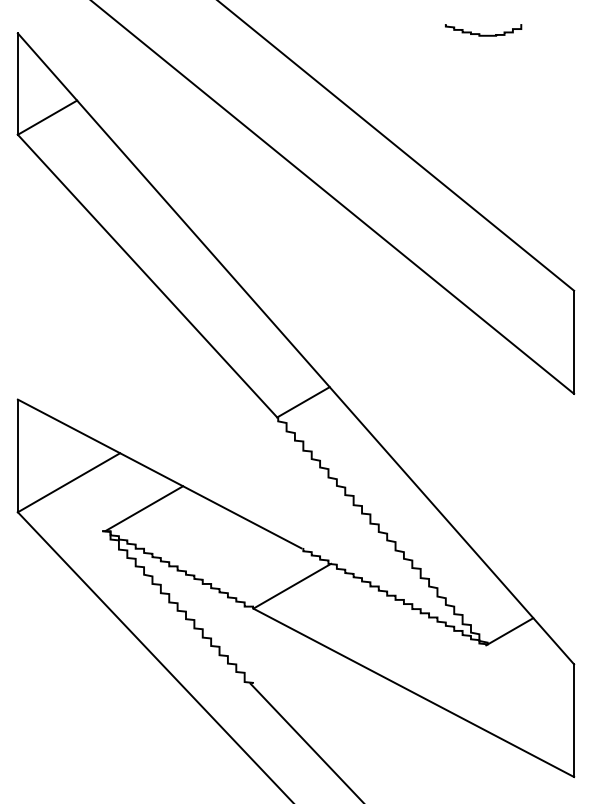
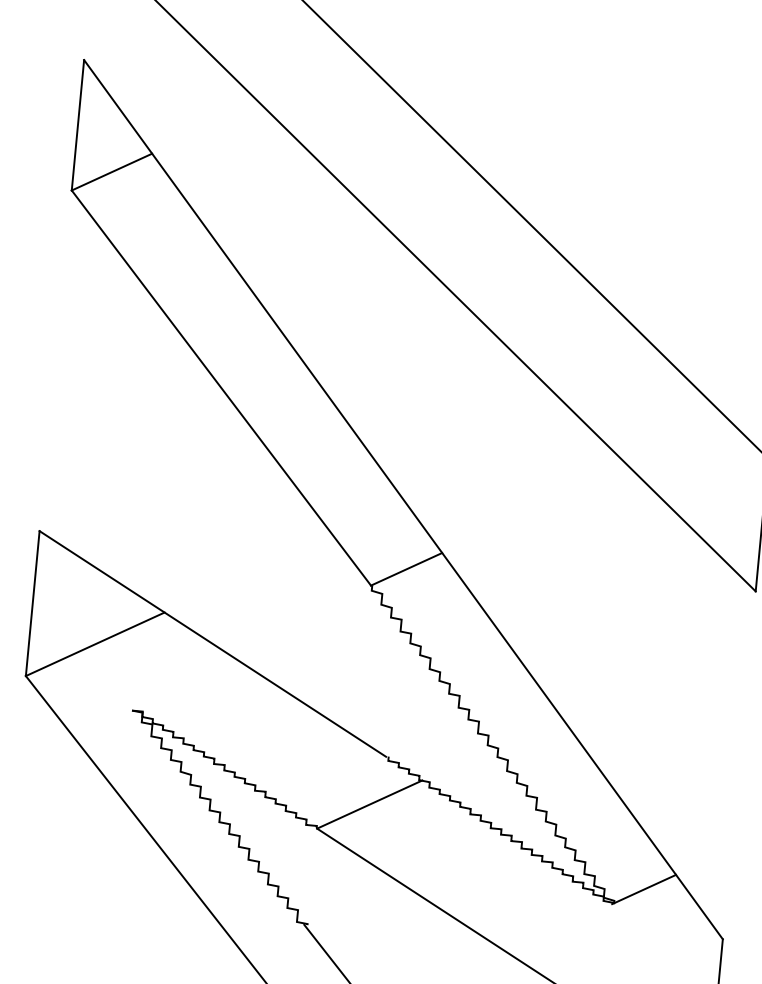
curve: (483, 34) -> (682, 118), removed
line: (144, 508) -> (189, 686), removed

